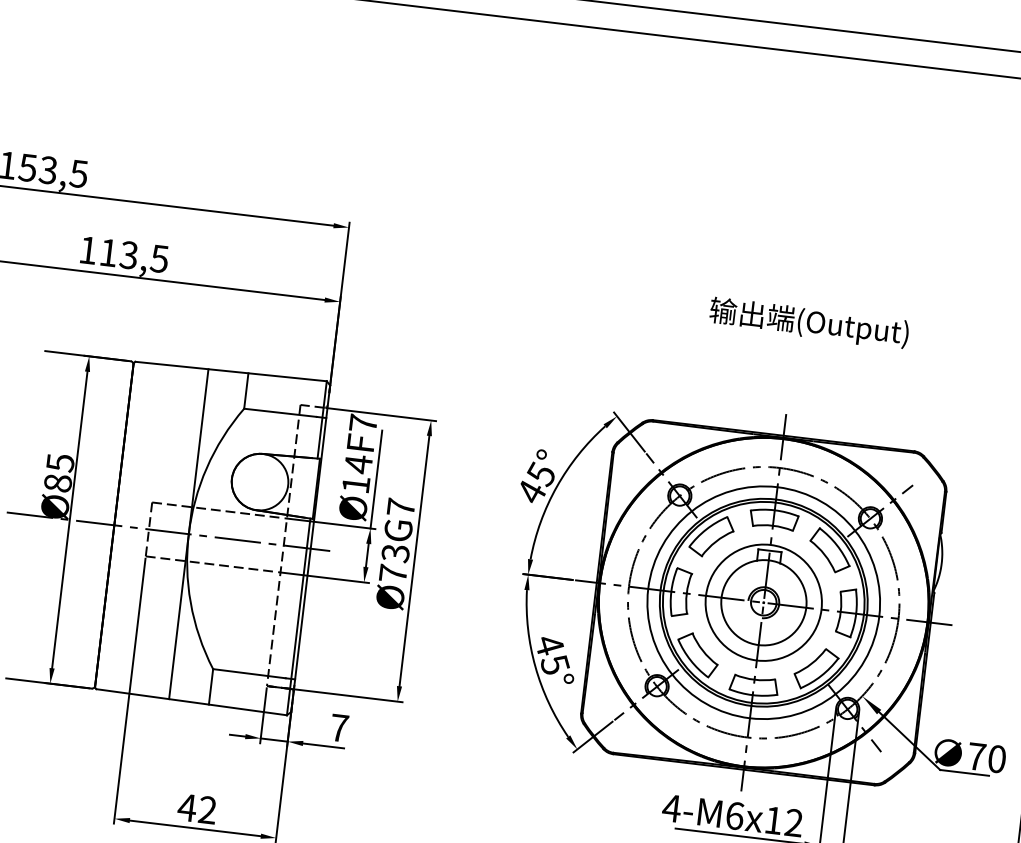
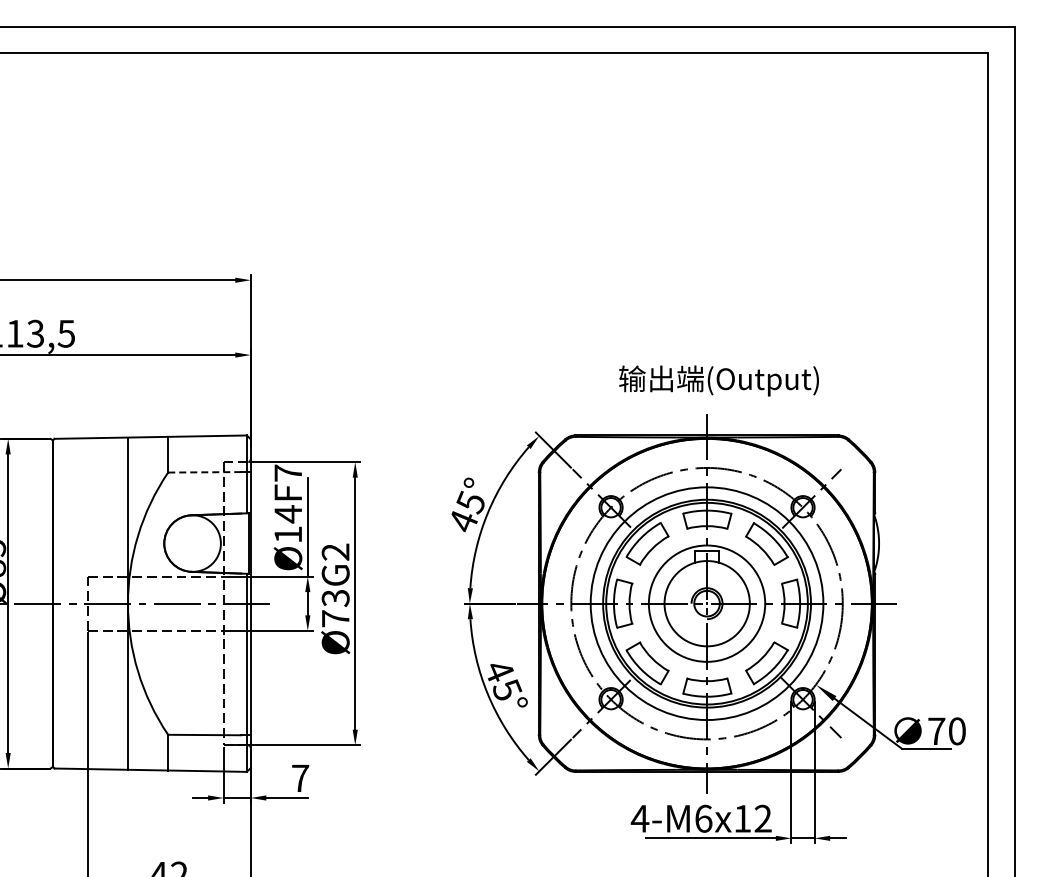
text: (808, 322) -> (718, 380), moved
line: (280, 412) -> (204, 472), solid -> dashed
text: (401, 506) -> (335, 551), Ø73G7 -> Ø73G2

